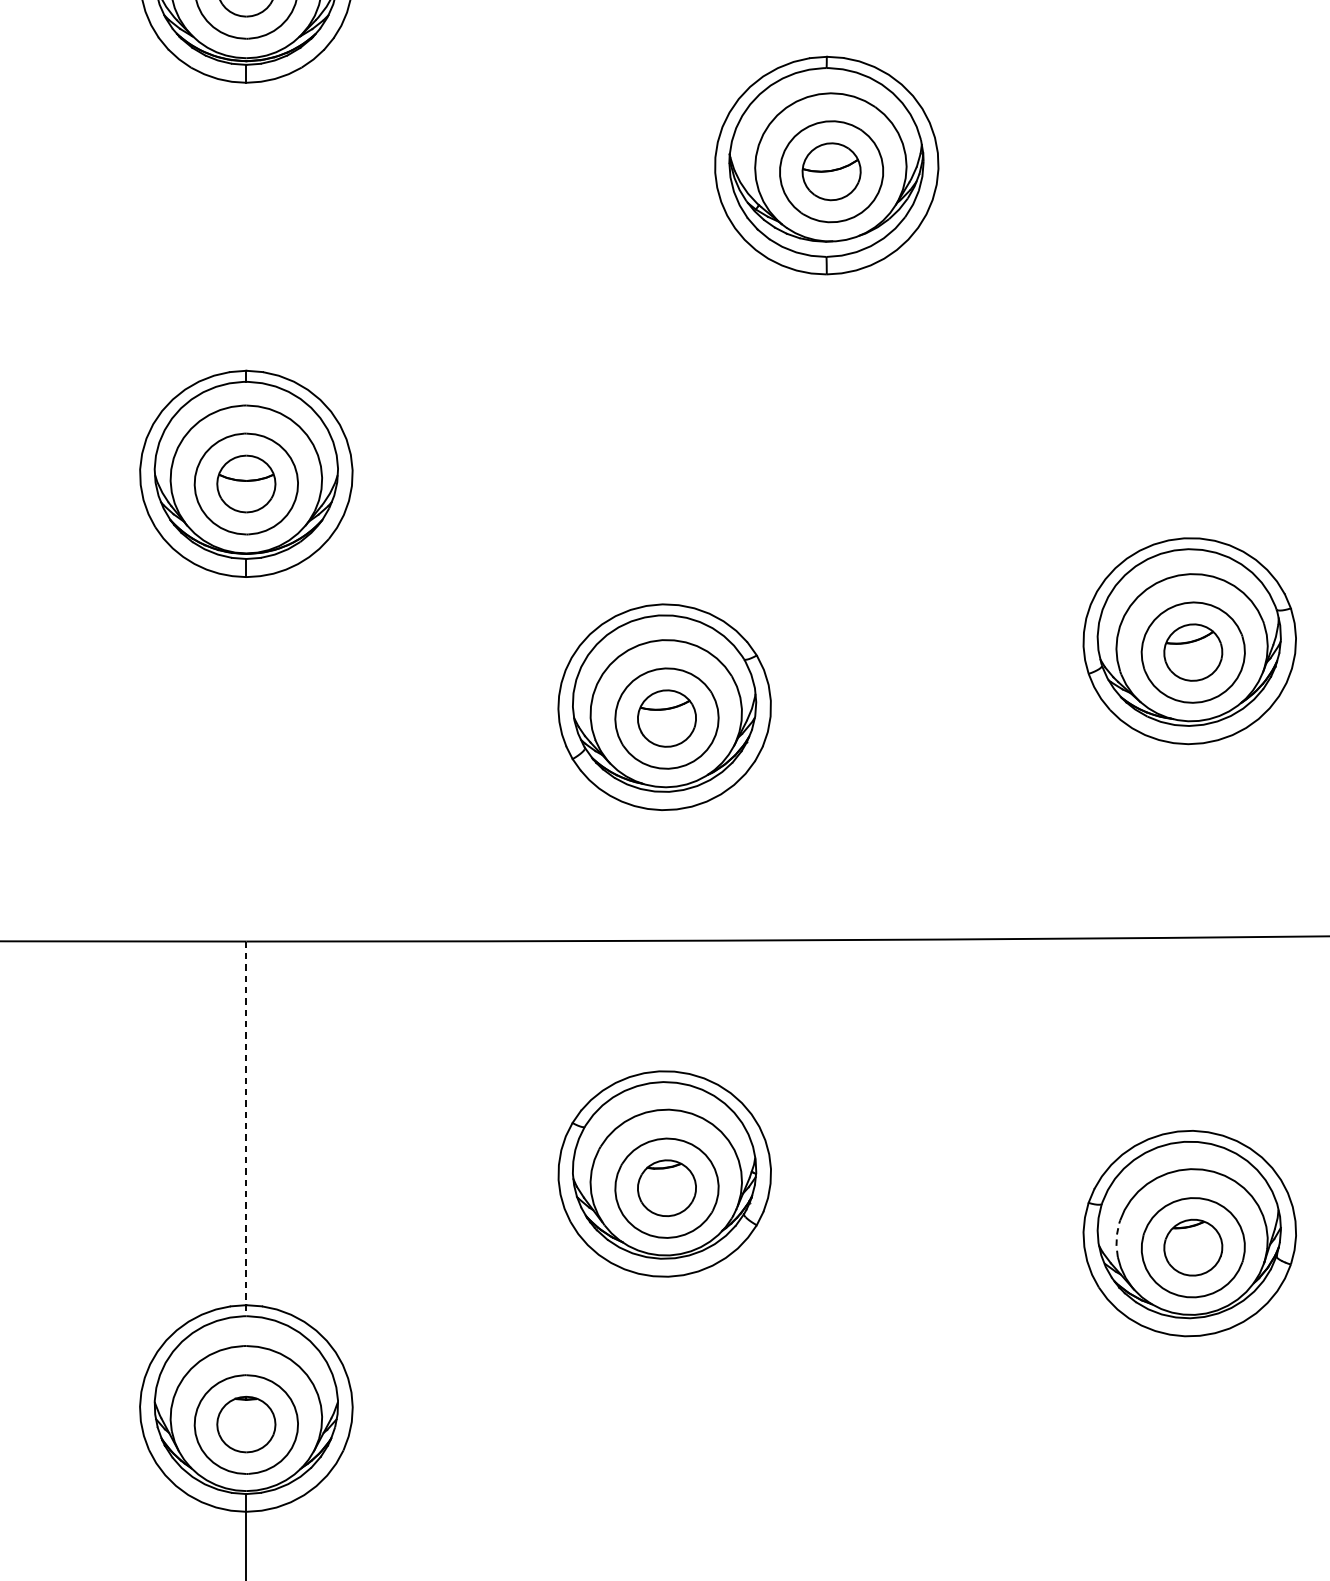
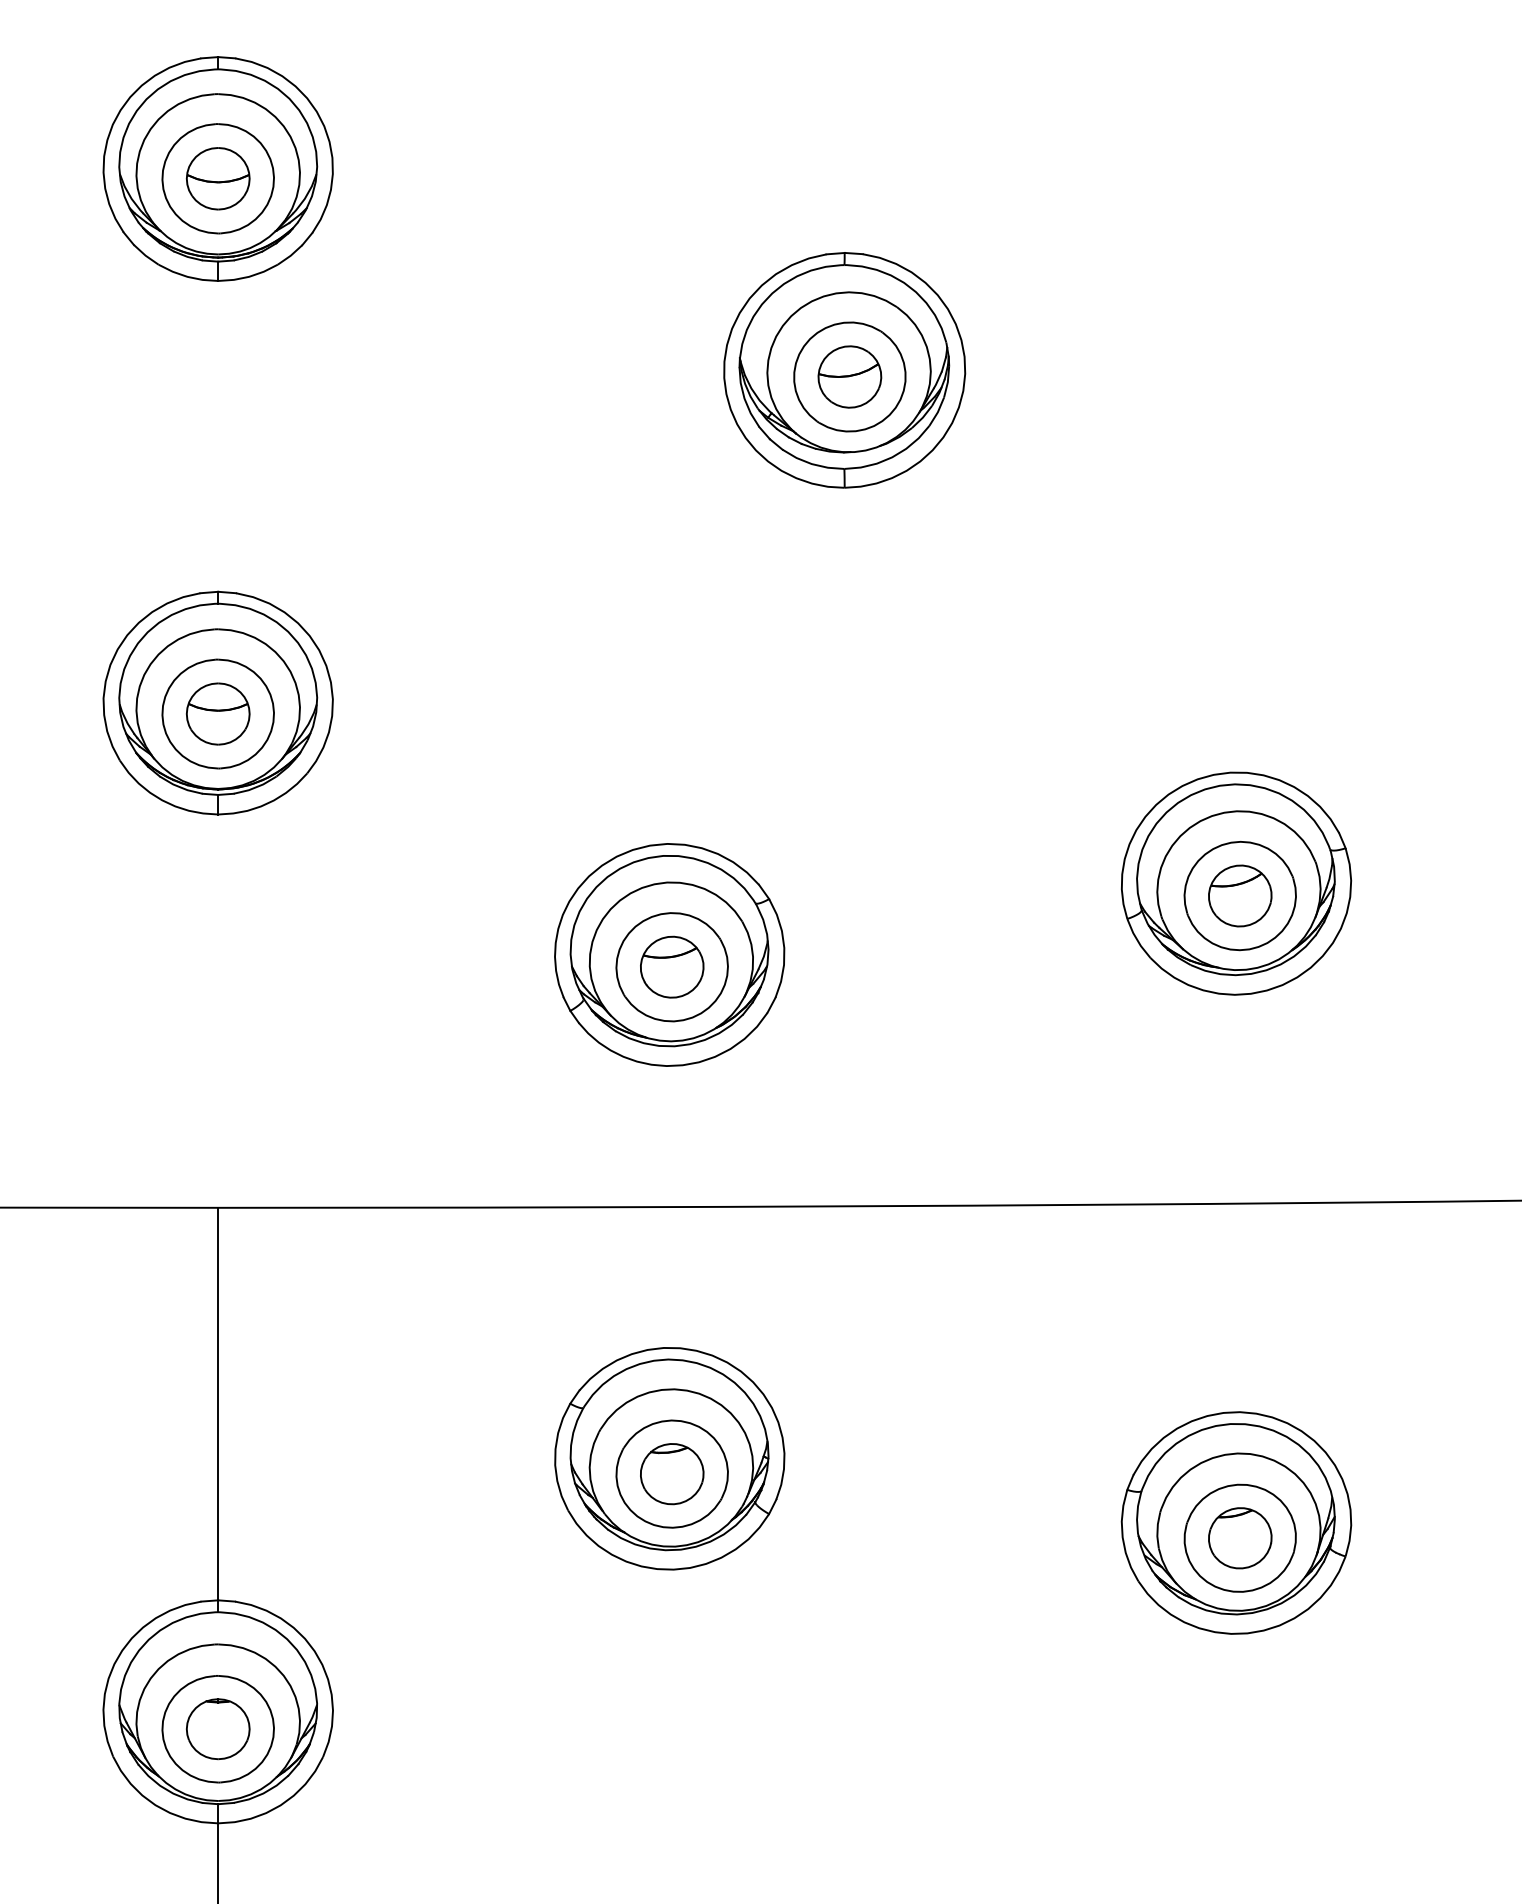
line: (246, 1129) -> (218, 1410), dashed -> solid
line: (1116, 1239) -> (1157, 1529), dashed -> solid

